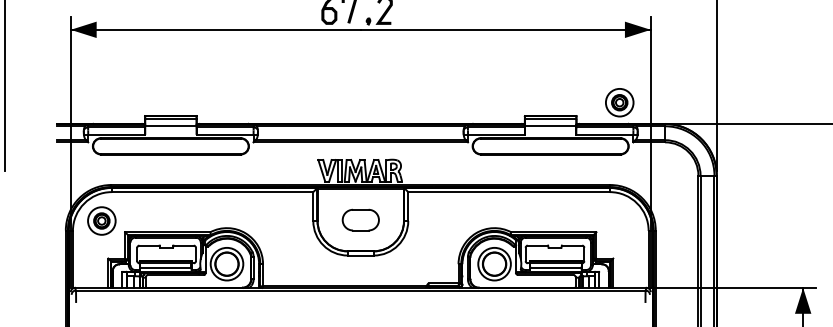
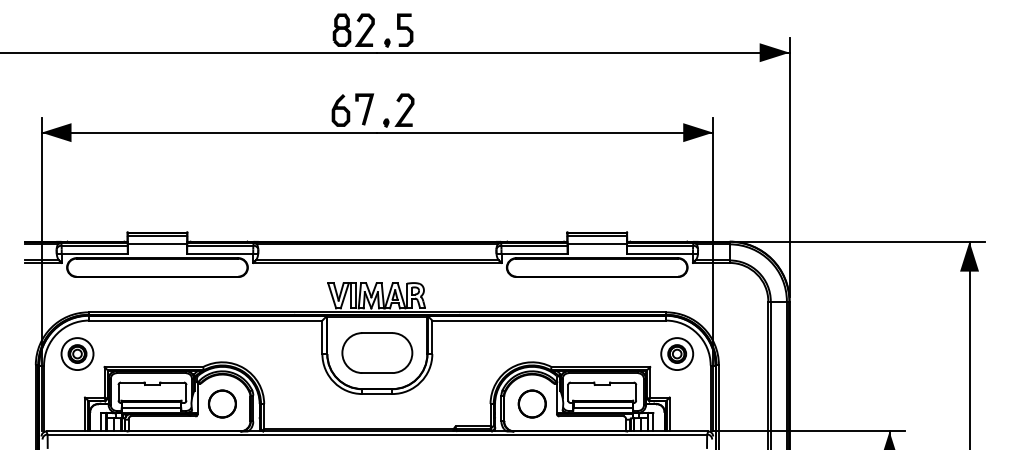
part: (619, 102) -> (677, 353), moved
part: (360, 219) -> (377, 352), size x1.67
circle: (226, 263) -> (221, 403), size x0.71
circle: (493, 263) -> (531, 403), size x0.71

